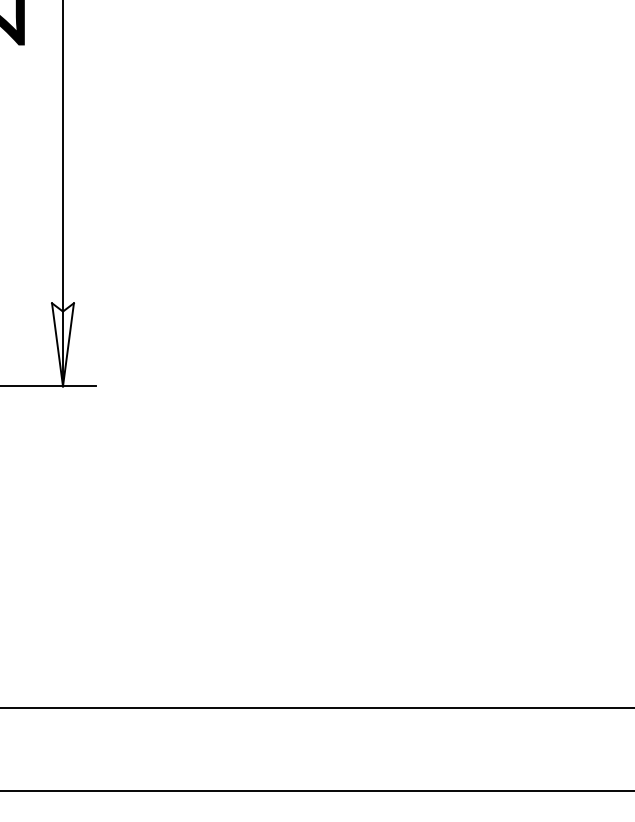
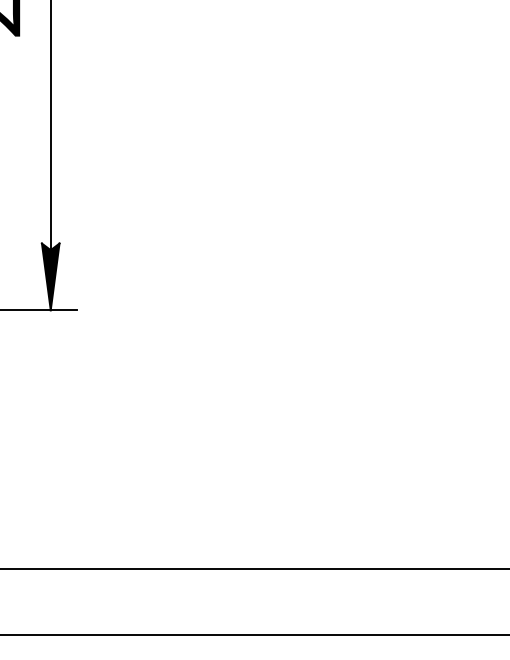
fill: (62, 344) -> (50, 276), added

